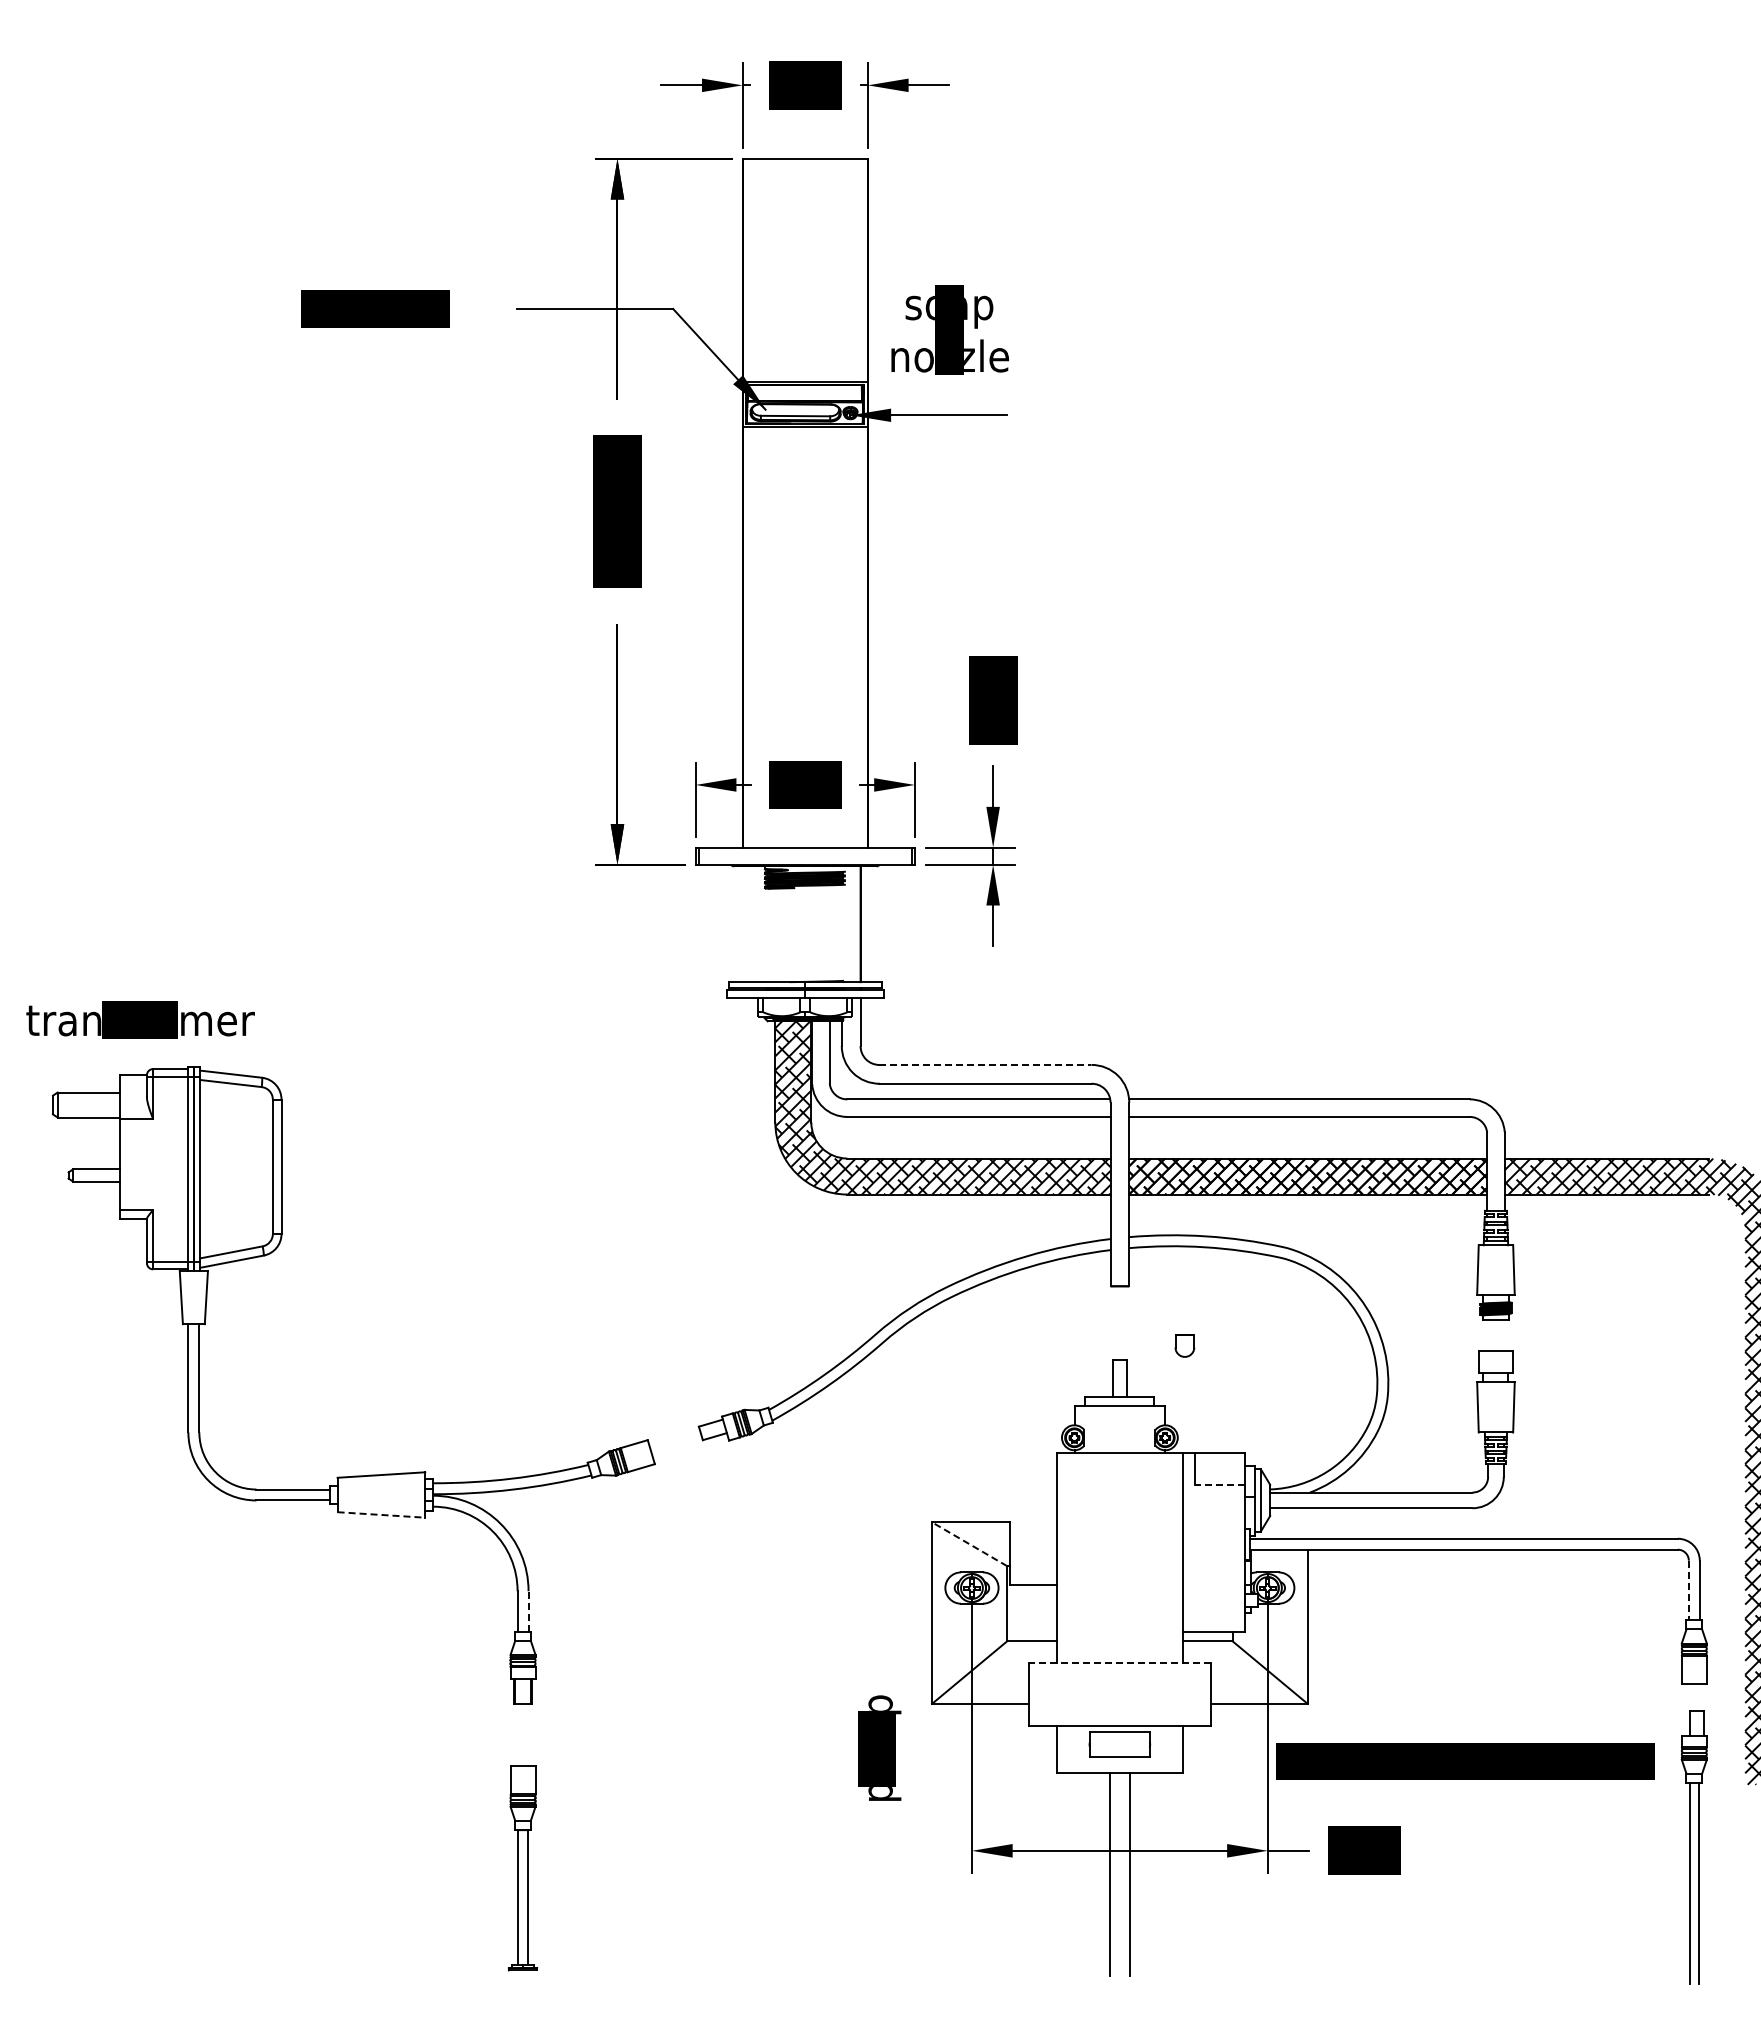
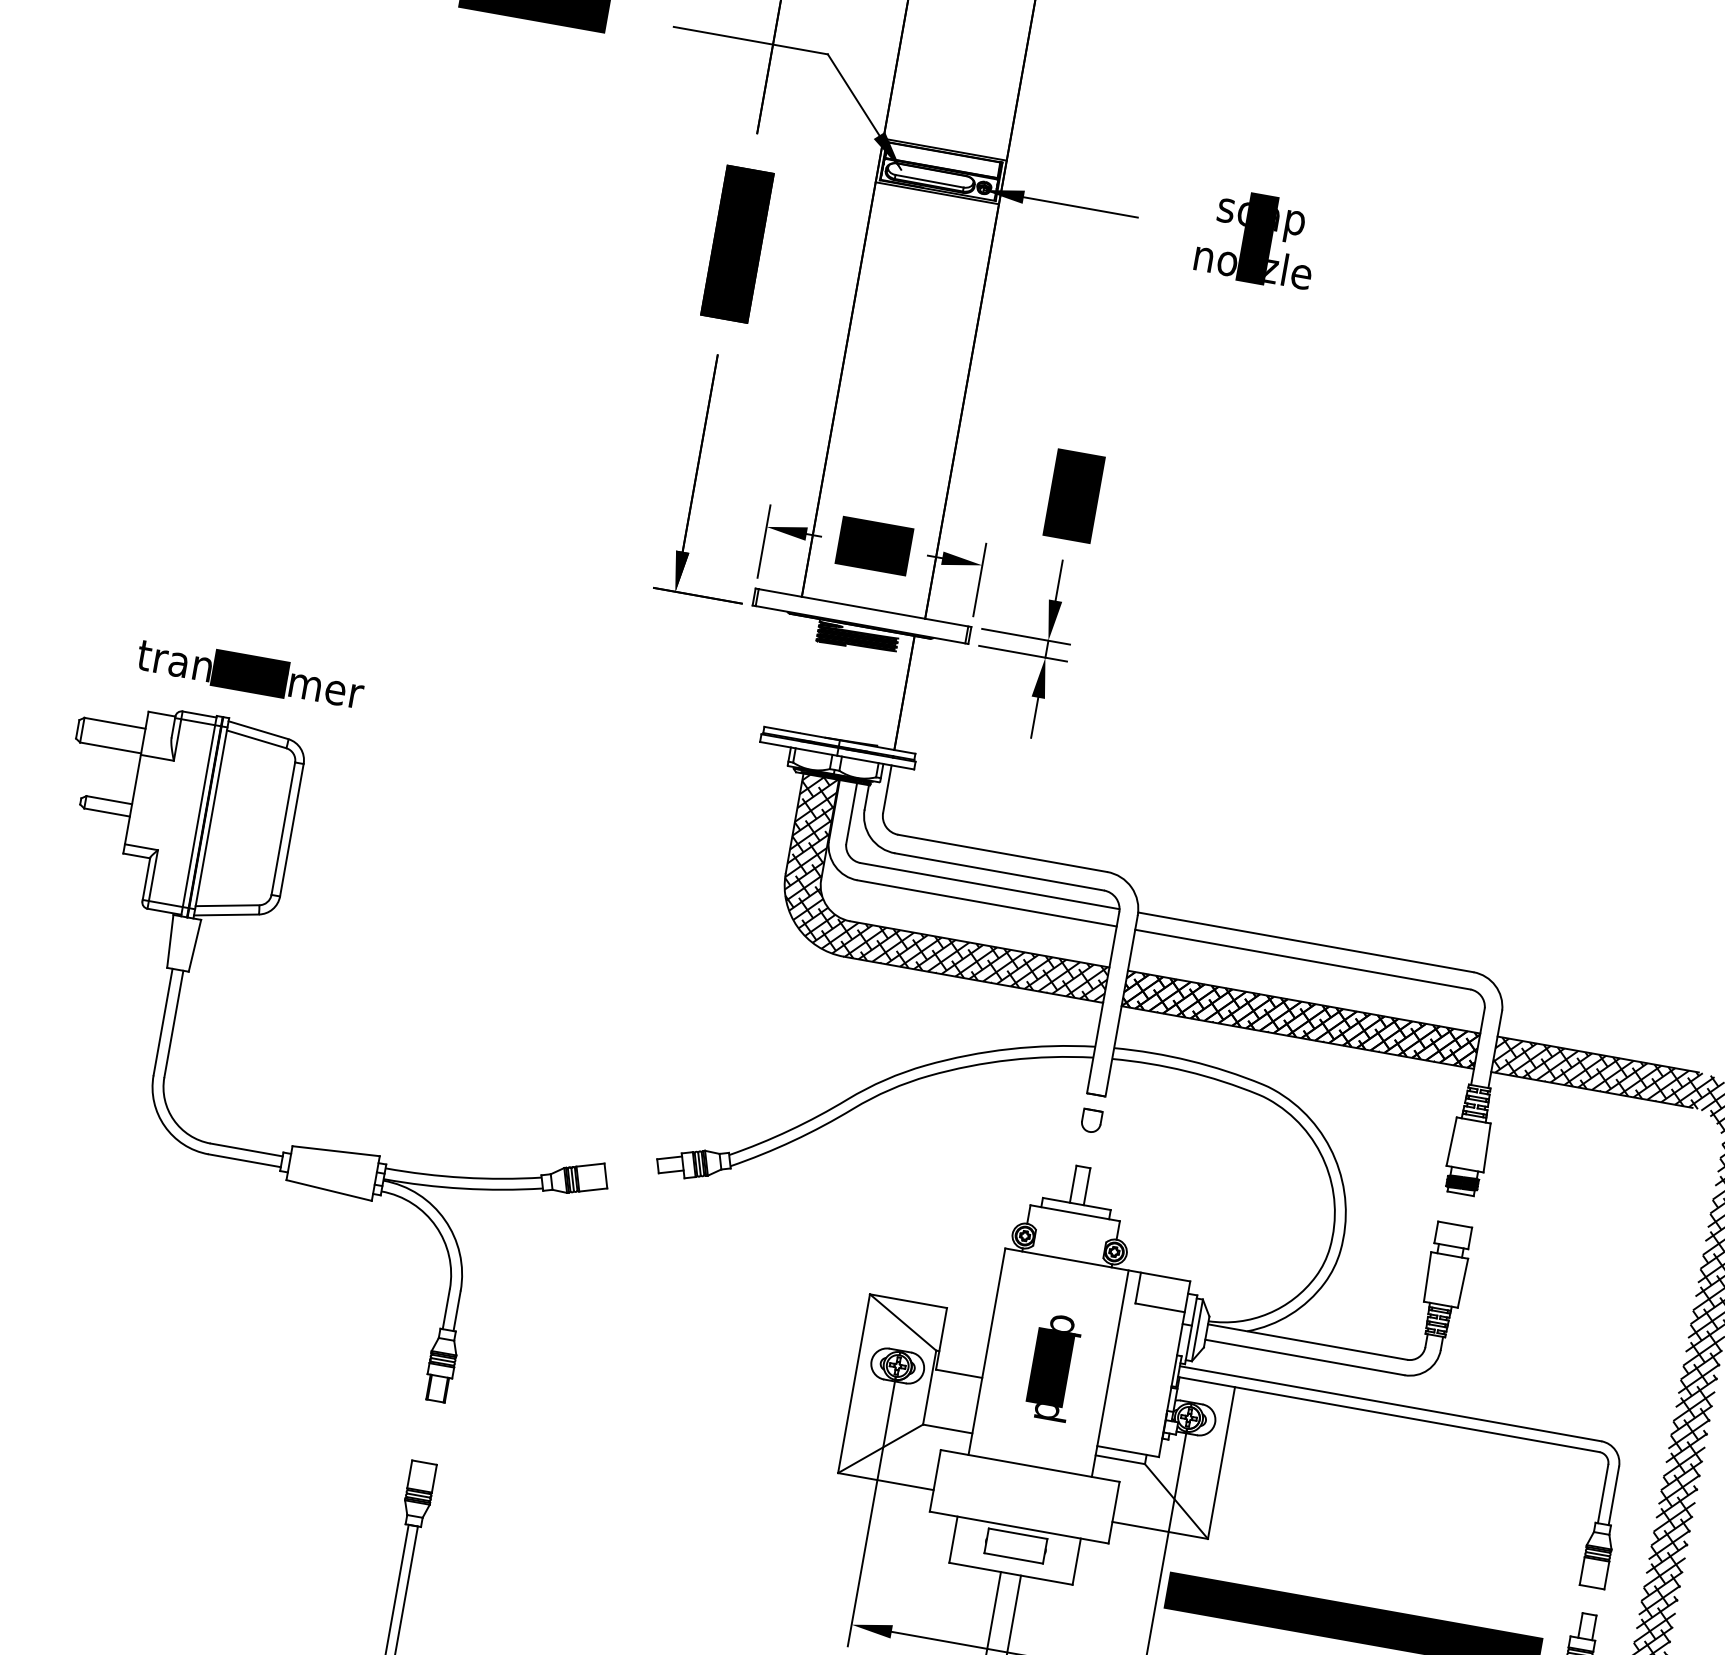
text: (949, 329) -> (1257, 238), moved
text: (140, 1019) -> (250, 673), moved
line: (985, 1064) -> (1002, 852), dashed -> solid
part: (1184, 1345) -> (1091, 1120), moved
line: (1219, 1484) -> (1159, 1307), dashed -> solid
line: (381, 1514) -> (329, 1190), dashed -> solid
line: (969, 1543) -> (903, 1321), dashed -> solid
line: (1688, 1590) -> (1602, 1494), dashed -> solid
line: (528, 1610) -> (457, 1310), dashed -> solid
line: (1119, 1663) -> (1029, 1466), dashed -> solid
text: (879, 1747) -> (1053, 1366), moved

